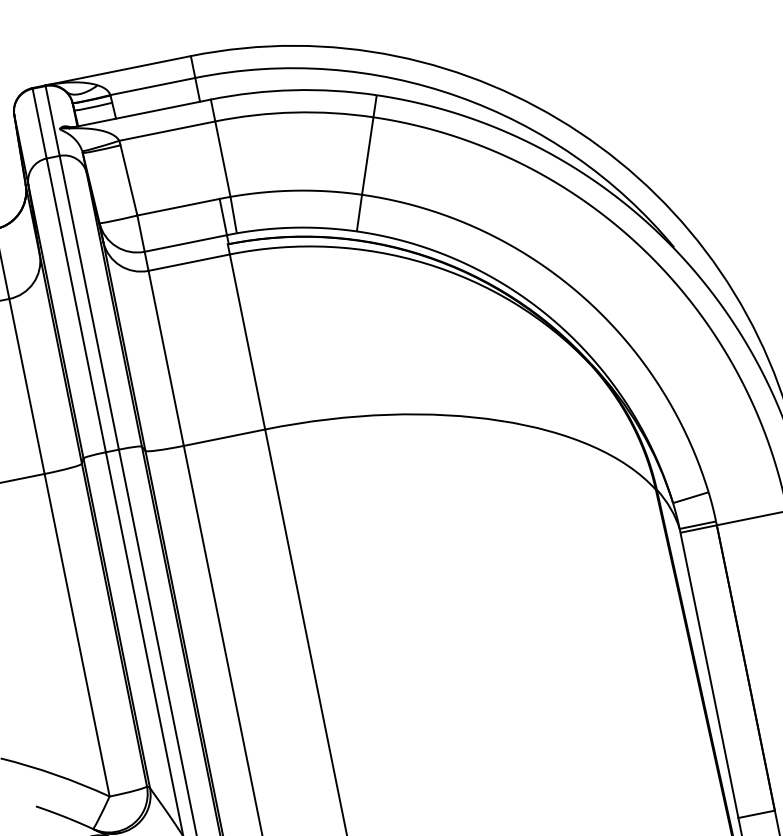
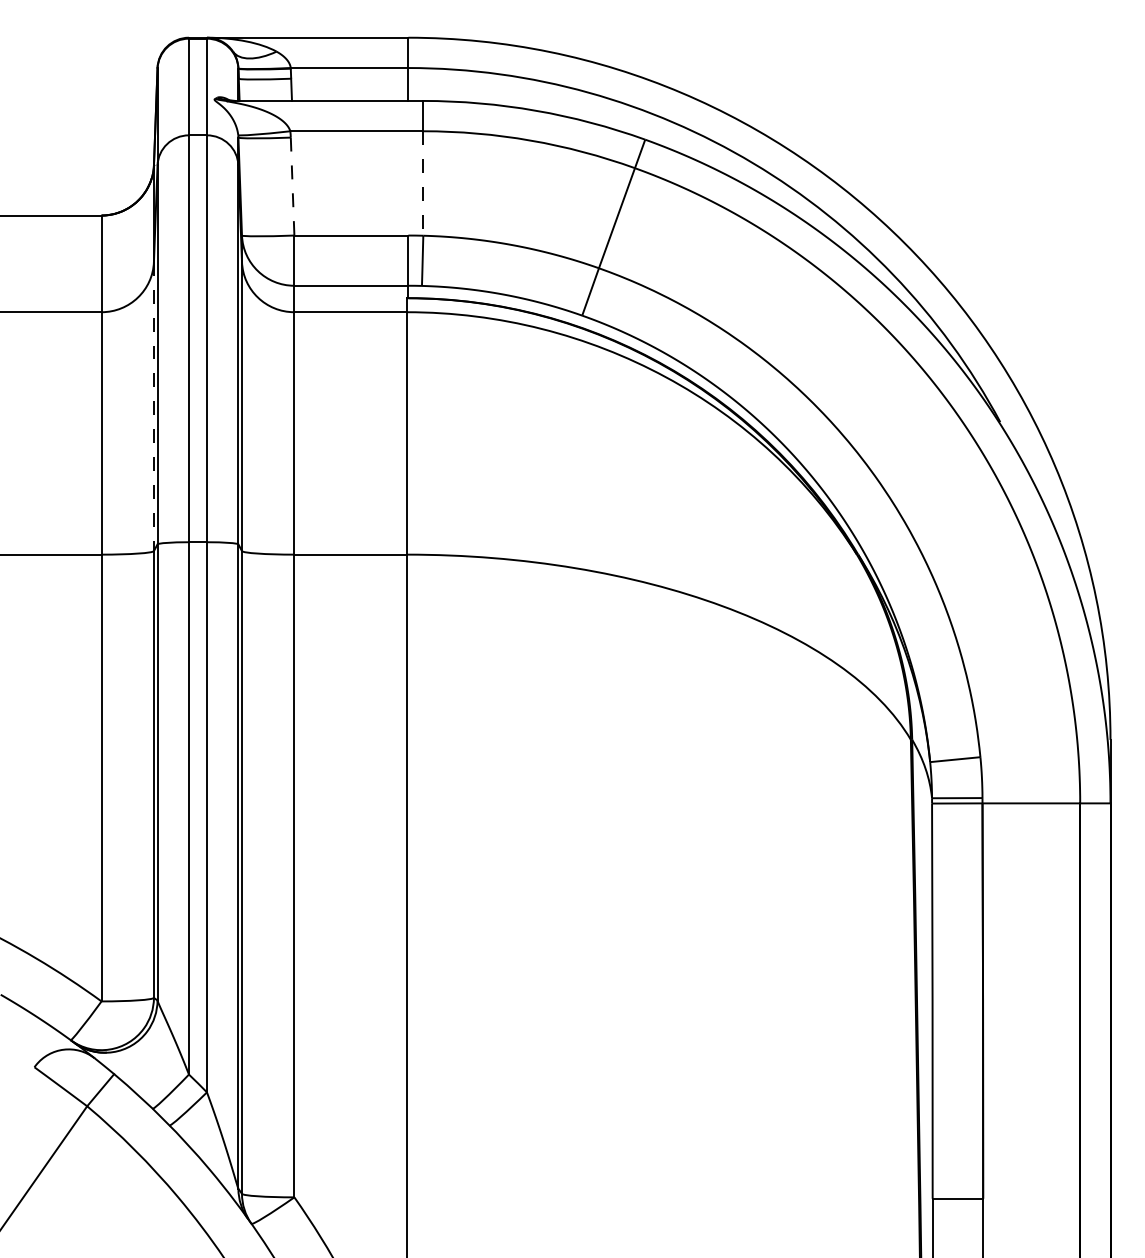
line: (223, 159) -> (423, 184), solid -> dashed
line: (129, 181) -> (292, 187), solid -> dashed
line: (60, 359) -> (153, 406), solid -> dashed

